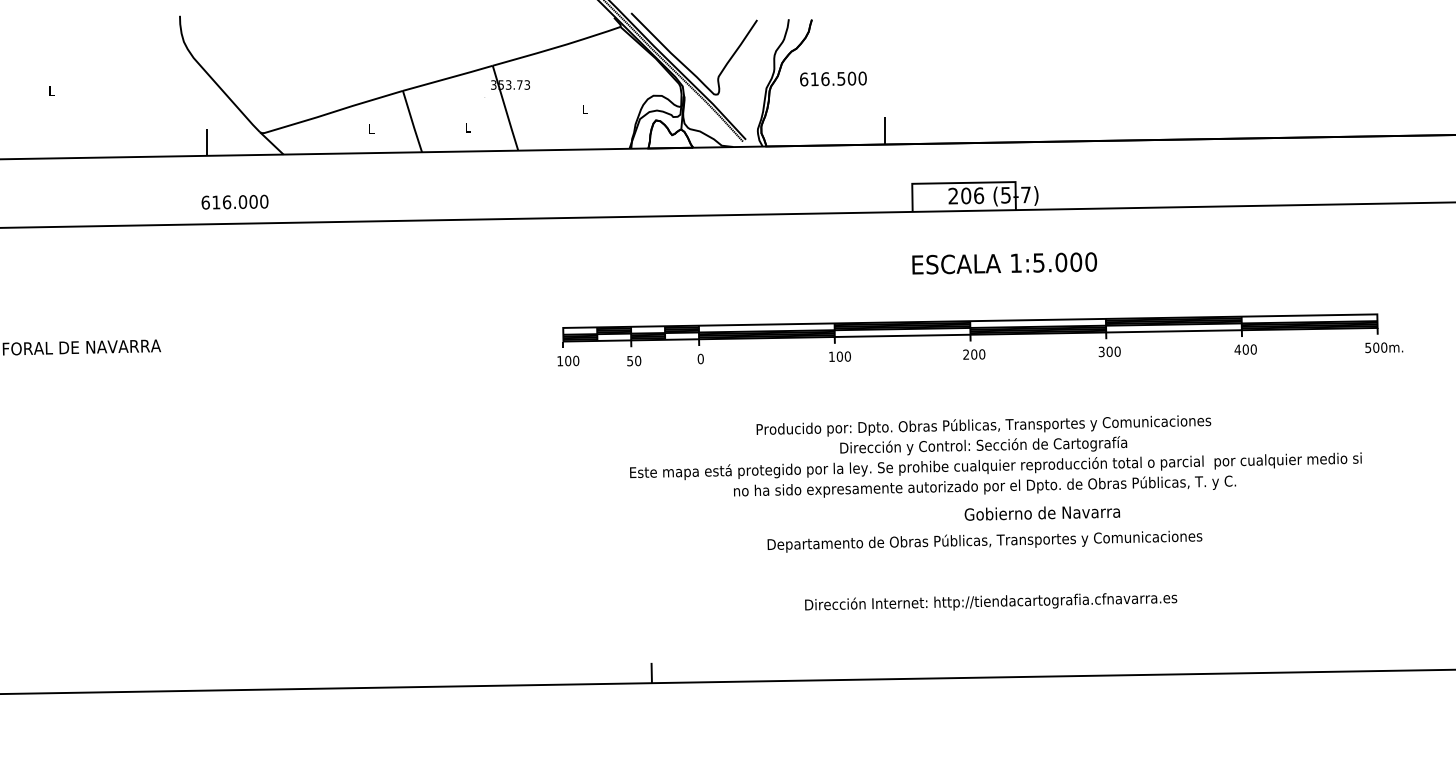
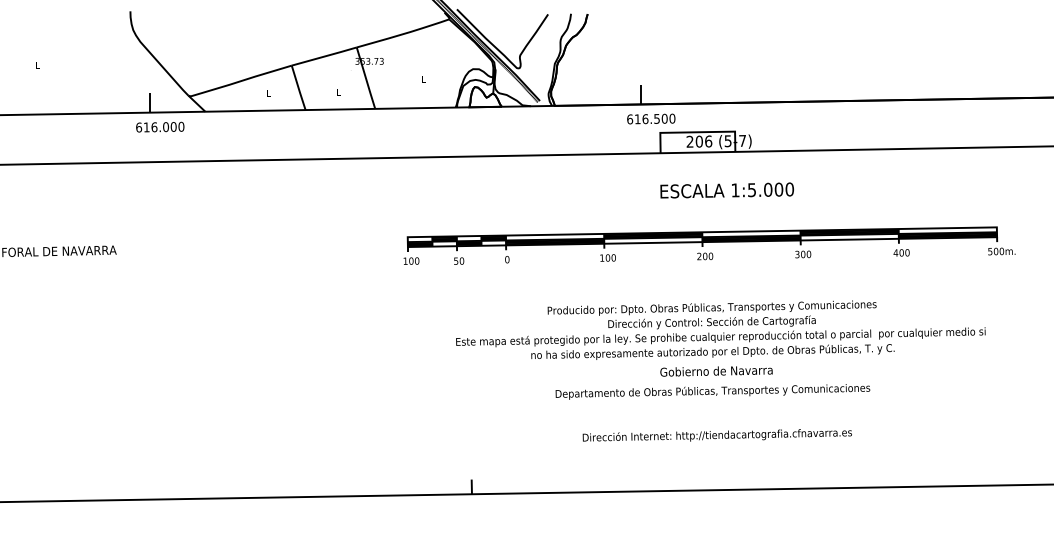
text: (833, 78) -> (651, 118), moved
text: (235, 201) -> (160, 126), moved
text: (1042, 513) -> (716, 371), moved

